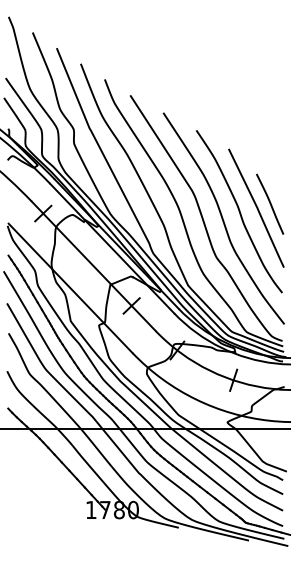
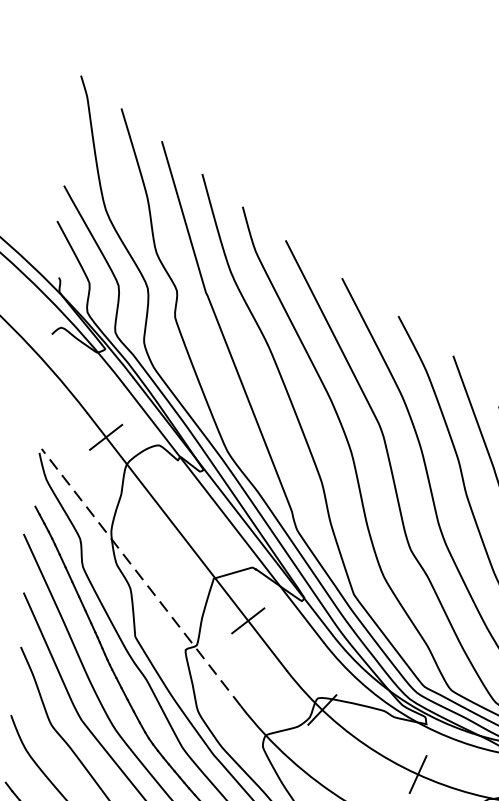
line: (70, 288) -> (141, 577), solid -> dashed

